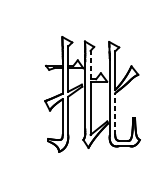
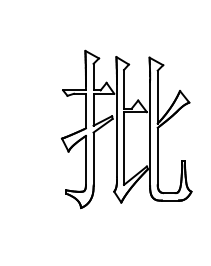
line: (90, 64) -> (124, 88), dashed -> solid
line: (115, 114) -> (157, 156), dashed -> solid

